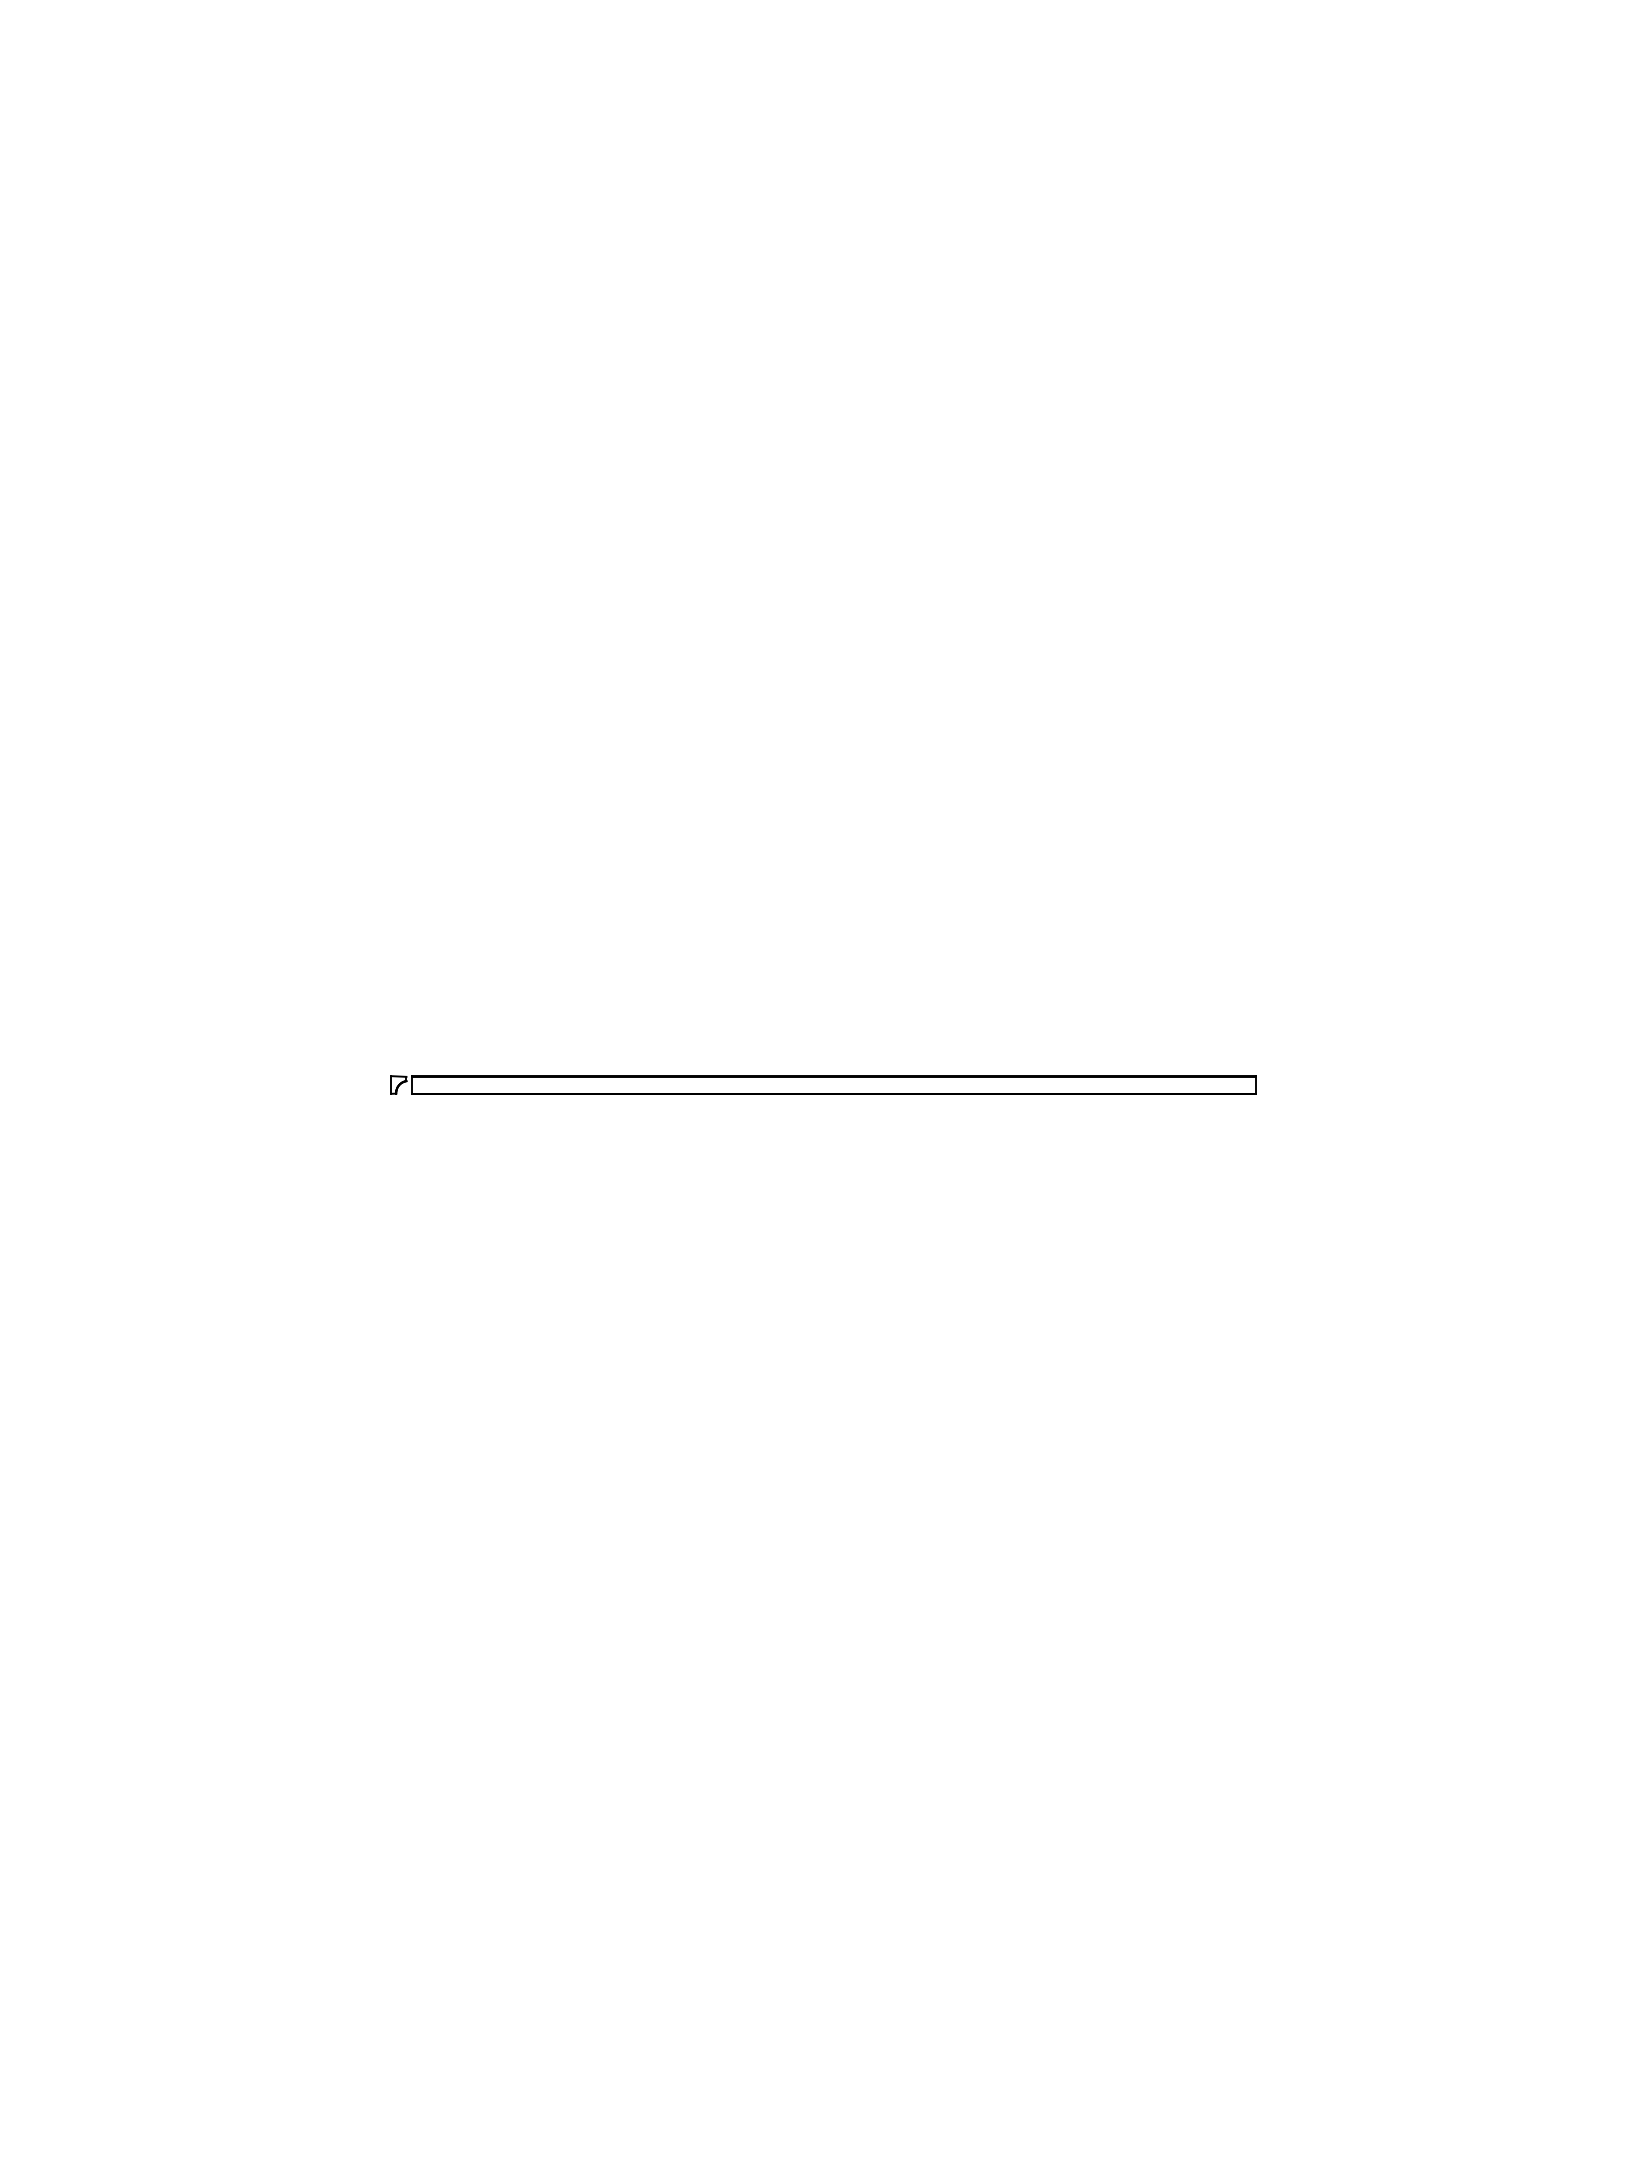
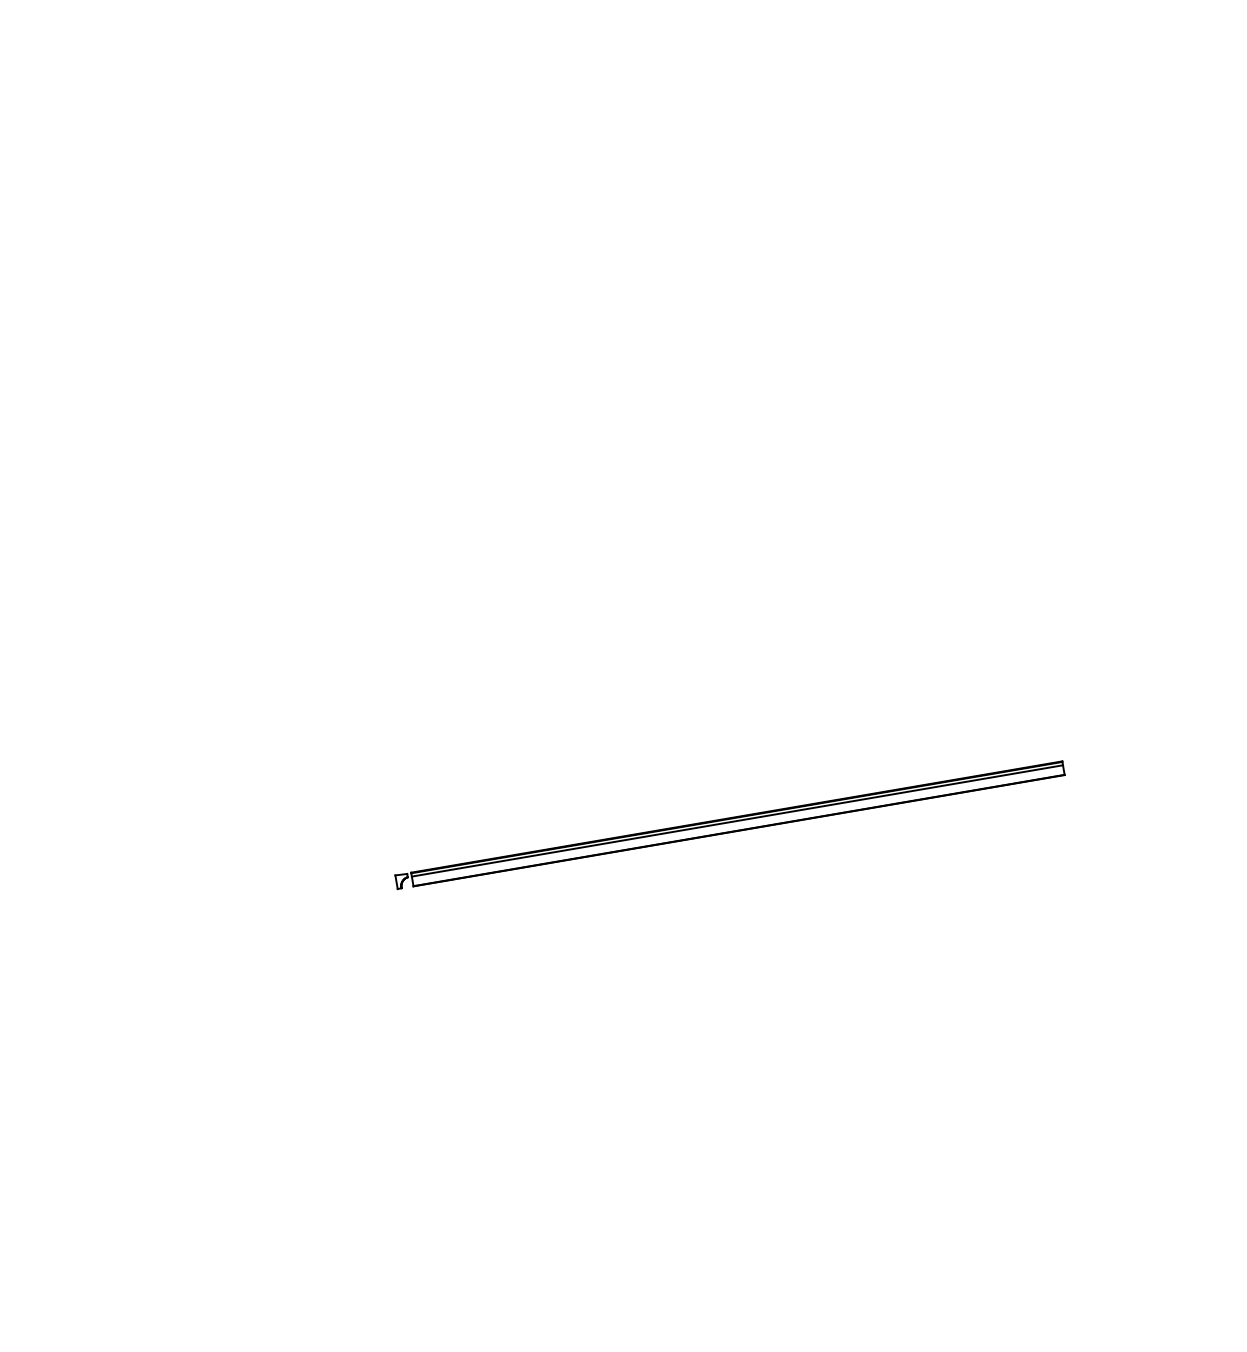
line: (833, 1081) -> (737, 821), added

